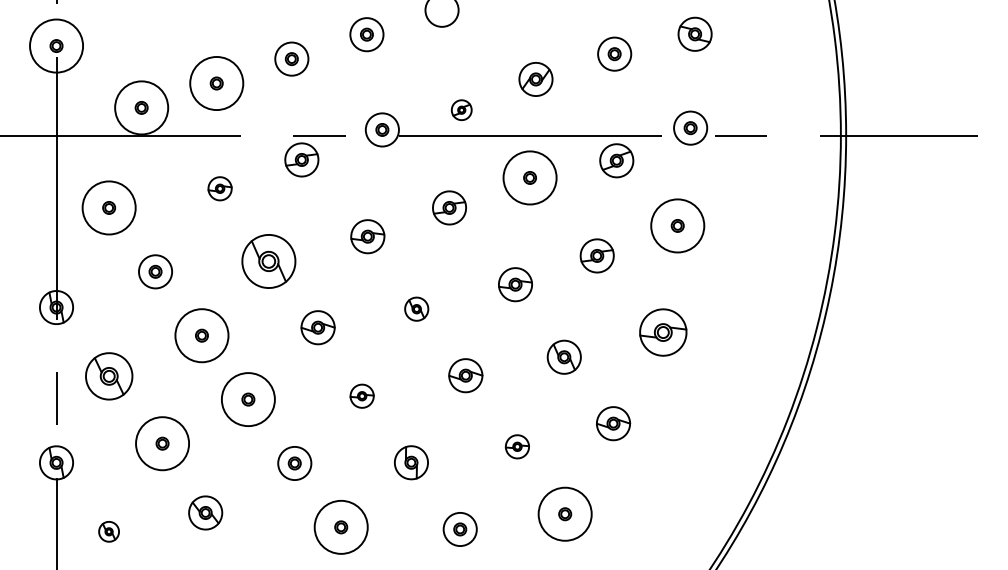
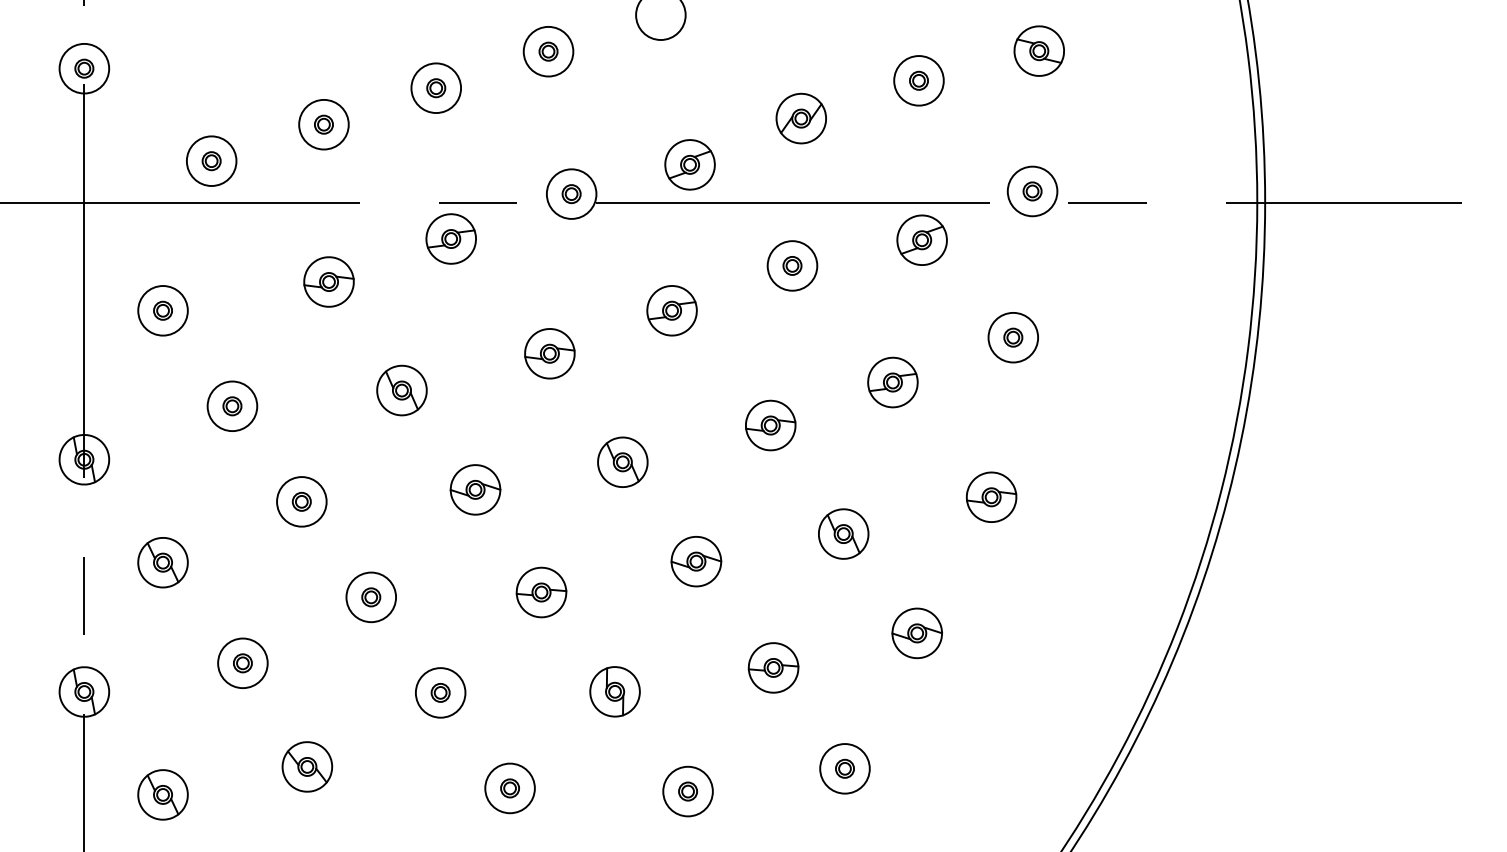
circle: (56, 45) -> (84, 67), size x0.62
circle: (216, 83) -> (323, 124), size x0.62
circle: (141, 107) -> (211, 160), size x0.62
part: (461, 109) -> (689, 163), size x1.67
circle: (529, 177) -> (791, 265), size x0.62
part: (219, 188) -> (328, 281), size x1.43
circle: (108, 207) -> (162, 310), size x0.62
circle: (677, 225) -> (1012, 337), size x0.62
part: (268, 260) -> (401, 389), size x0.62
part: (416, 308) -> (622, 461), size x1.43
part: (662, 332) -> (990, 497), size x0.71
circle: (201, 335) -> (301, 501), size x0.62
part: (108, 376) -> (162, 562), size x0.71
part: (361, 395) -> (540, 591), size x1.43
circle: (247, 399) -> (369, 597), size x0.62
circle: (162, 443) -> (242, 663), size x0.62
part: (517, 446) -> (773, 667), size x1.43
circle: (564, 513) -> (843, 767), size x0.62
circle: (340, 526) -> (509, 787), size x0.62
part: (108, 531) -> (162, 794), size x1.67

